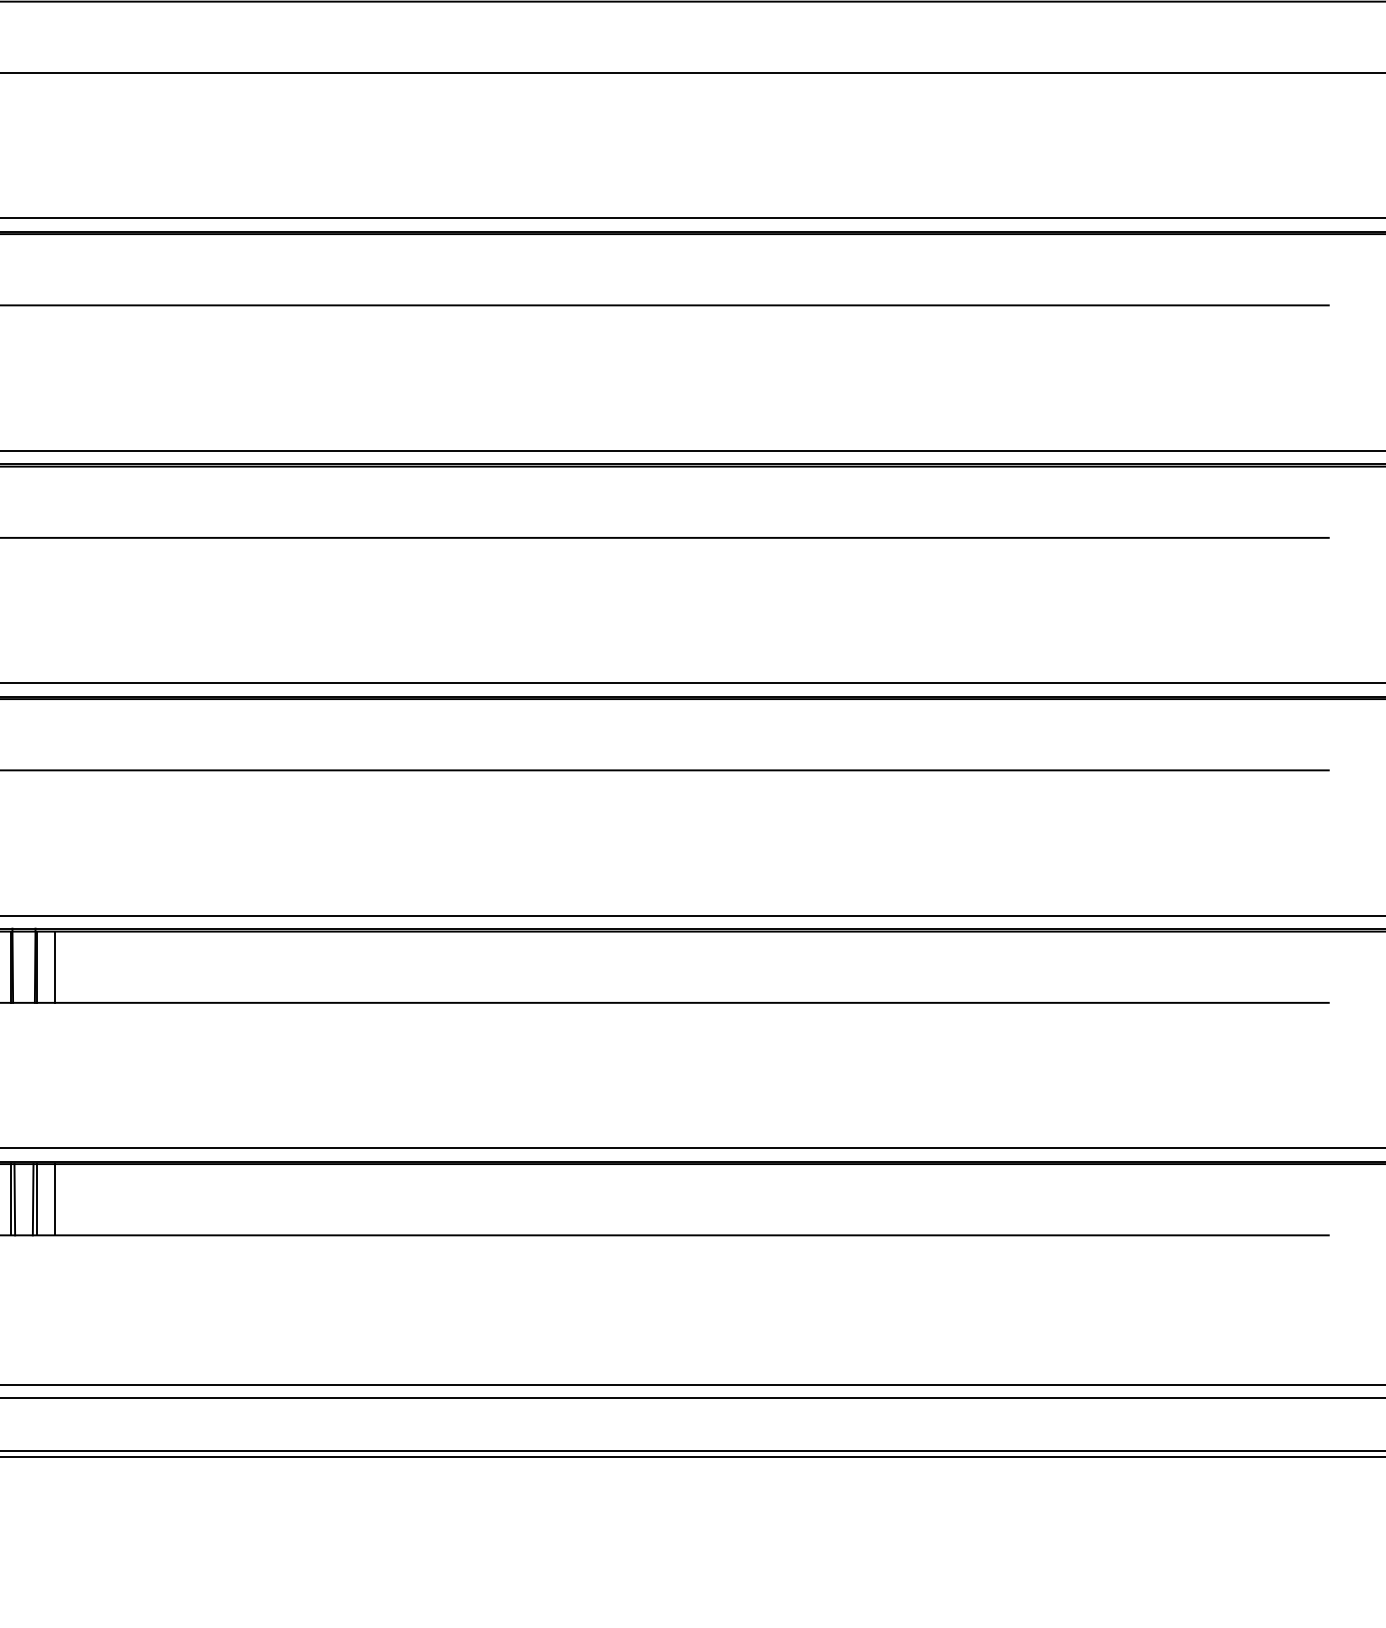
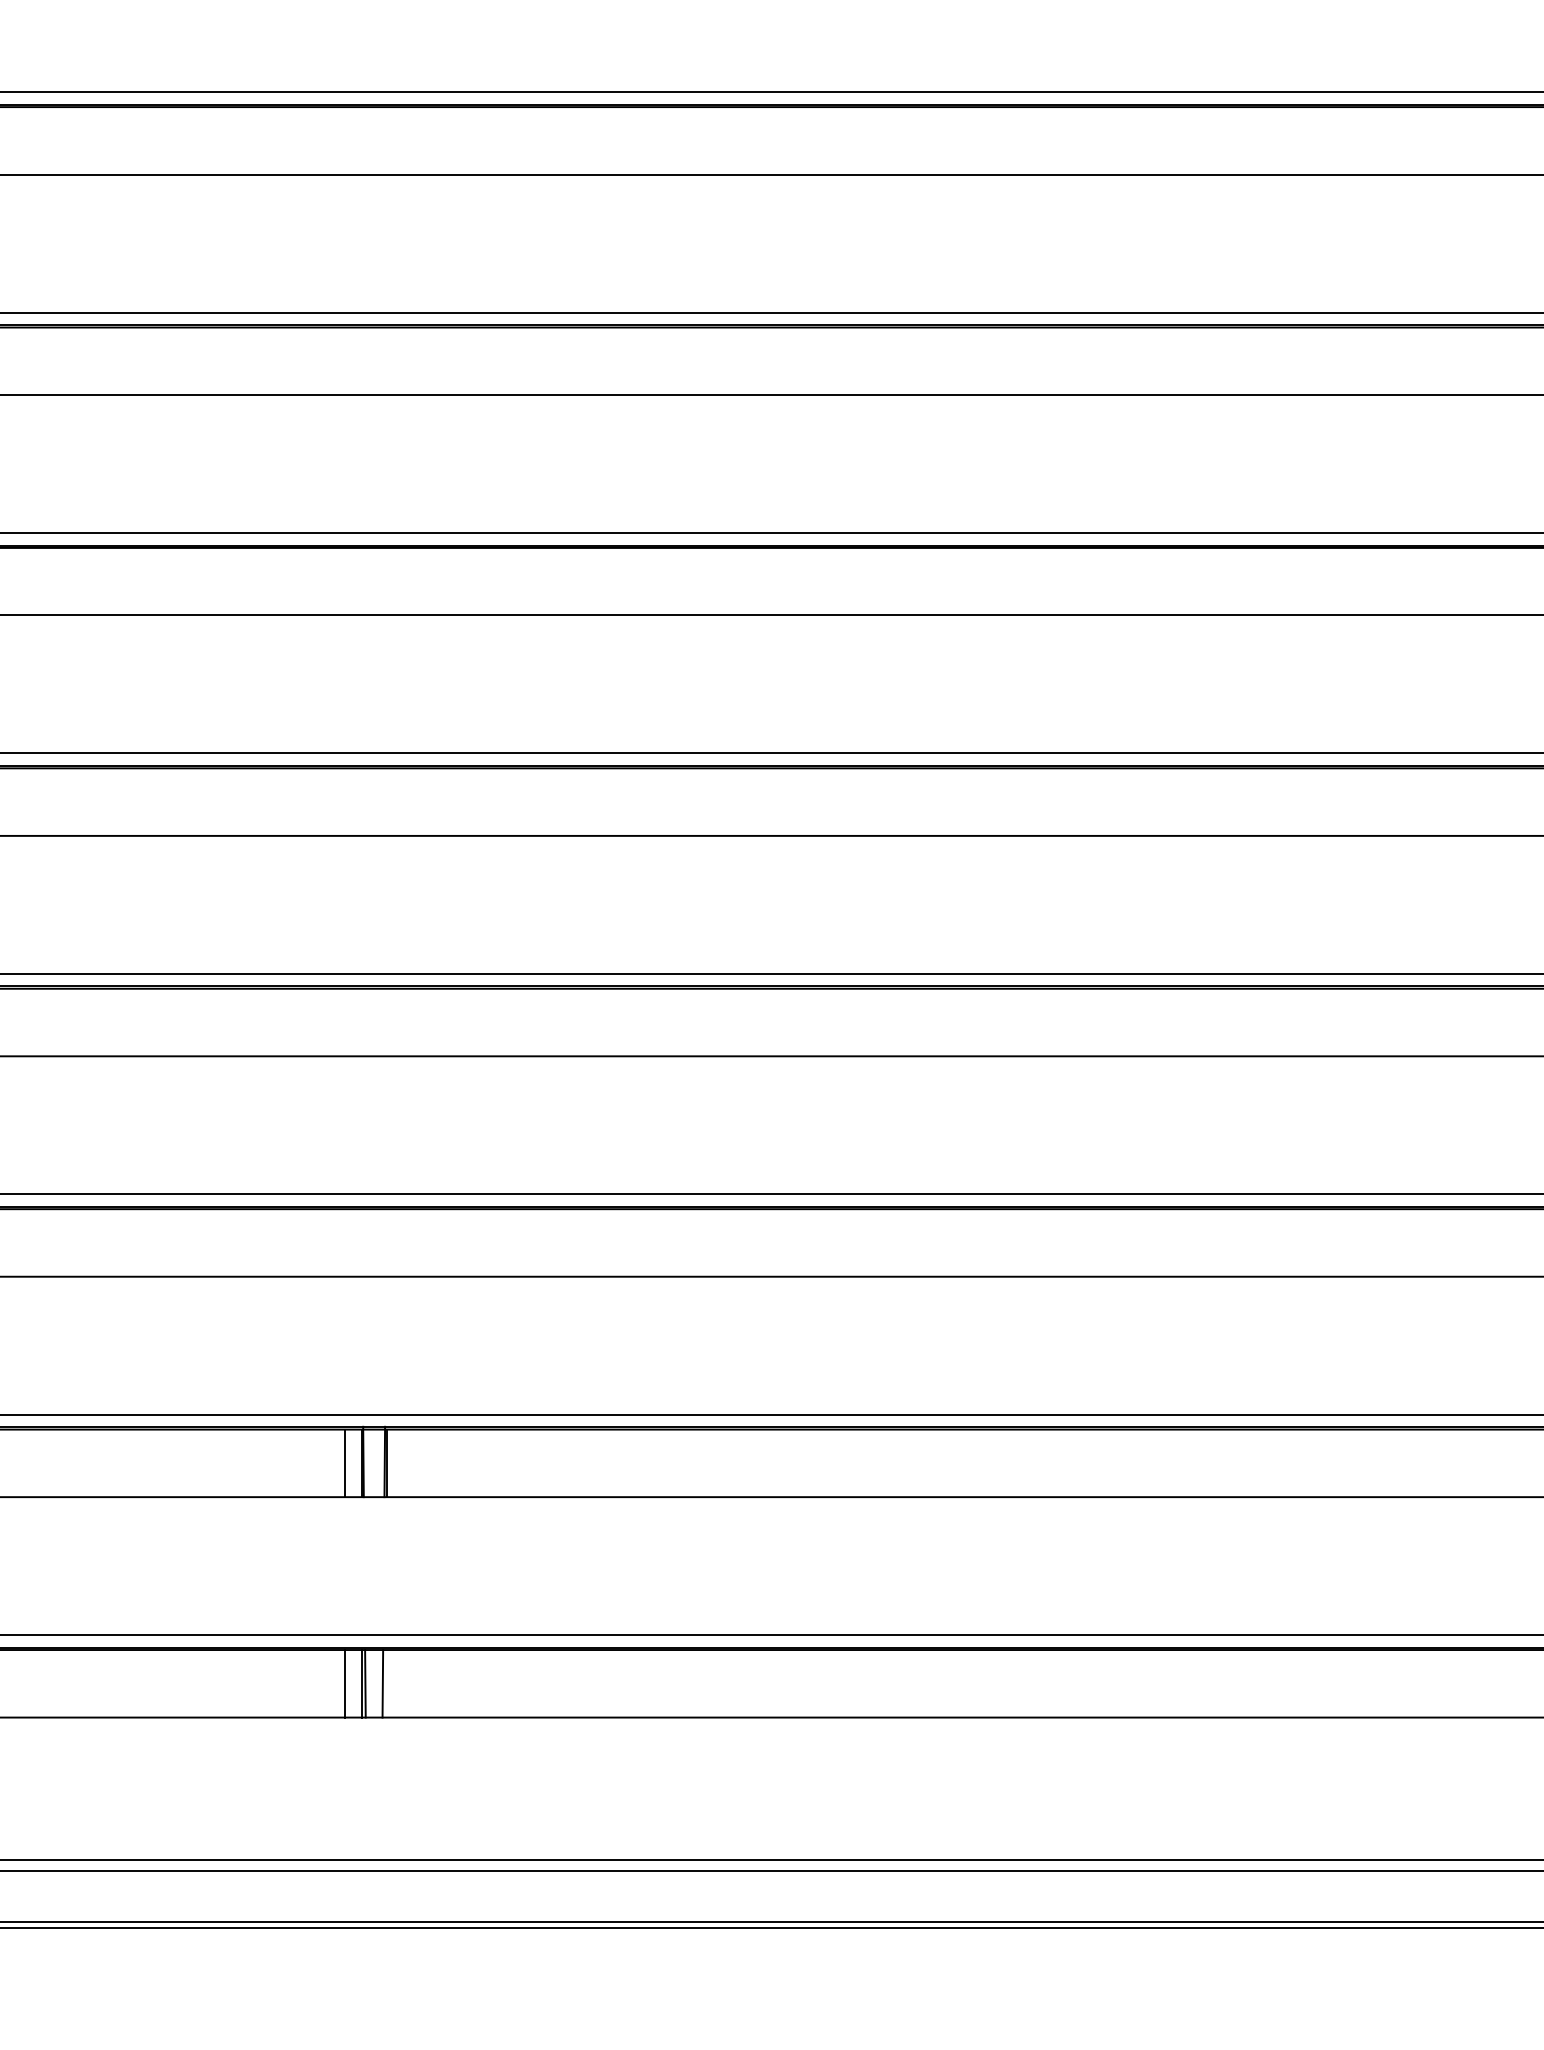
line: (54, 967) -> (403, 1463), removed
line: (37, 1199) -> (386, 1683), removed
line: (54, 1199) -> (403, 1683), removed

